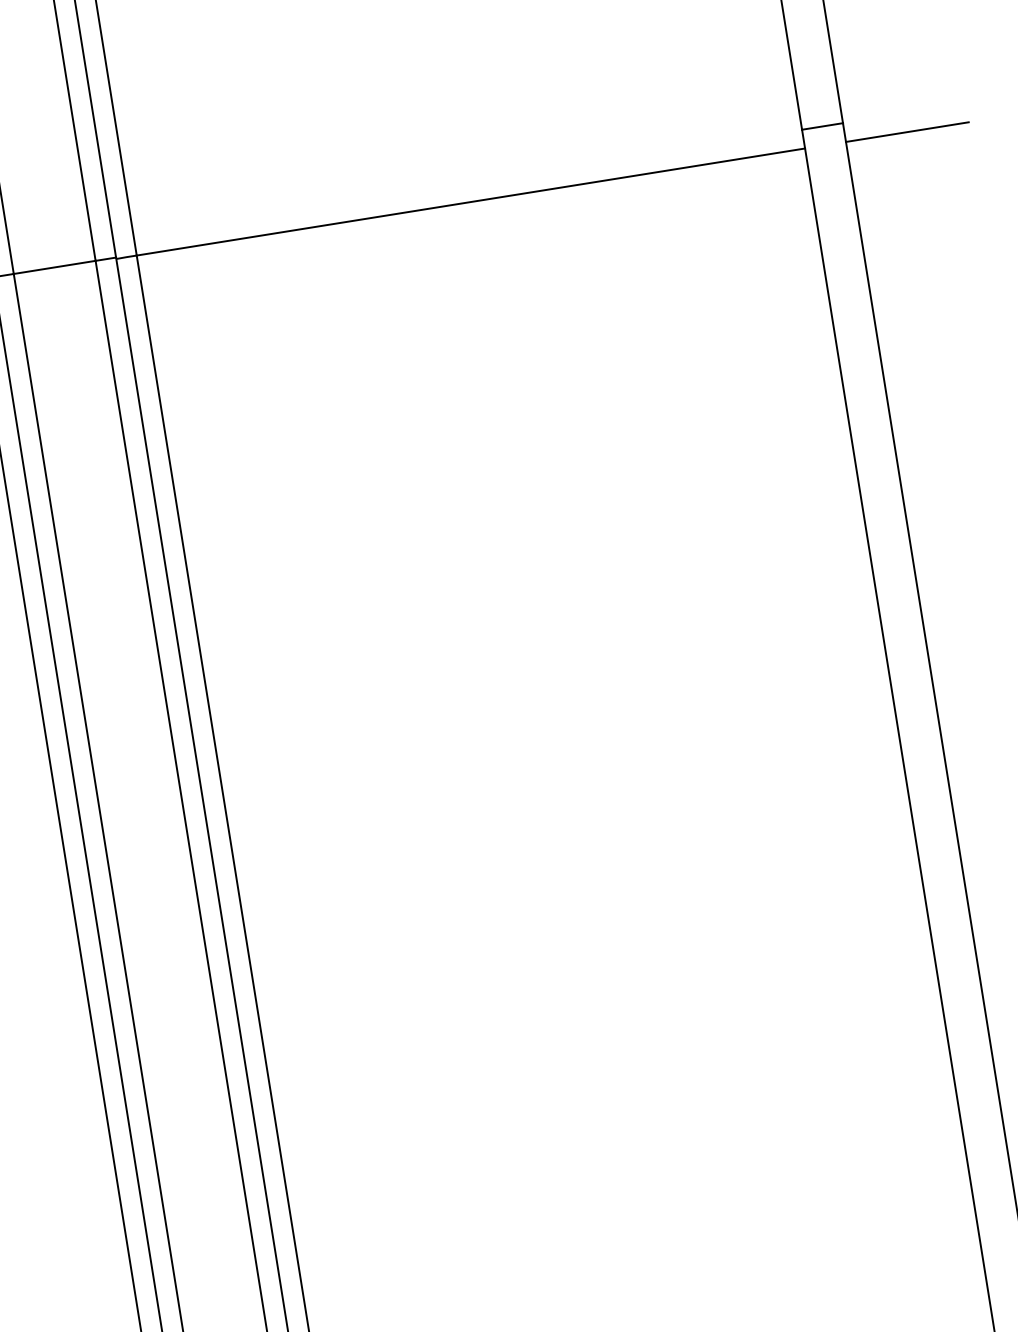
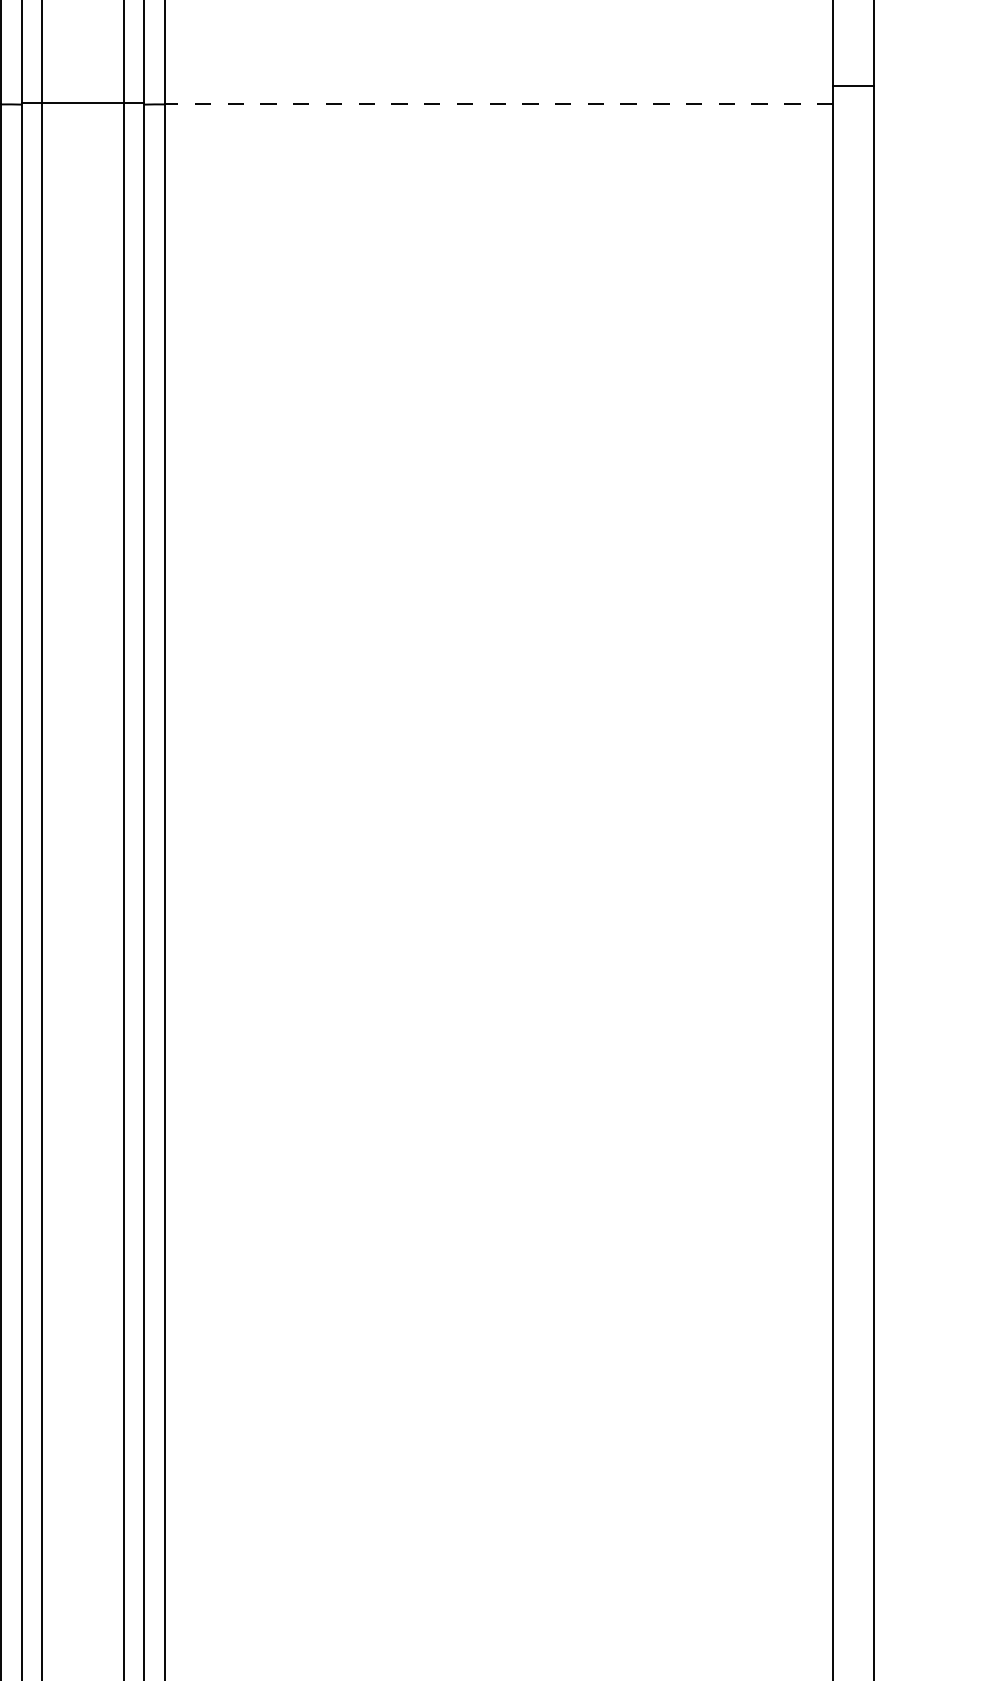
line: (907, 132) -> (935, 104), removed
line: (470, 202) -> (498, 104), solid -> dashed

